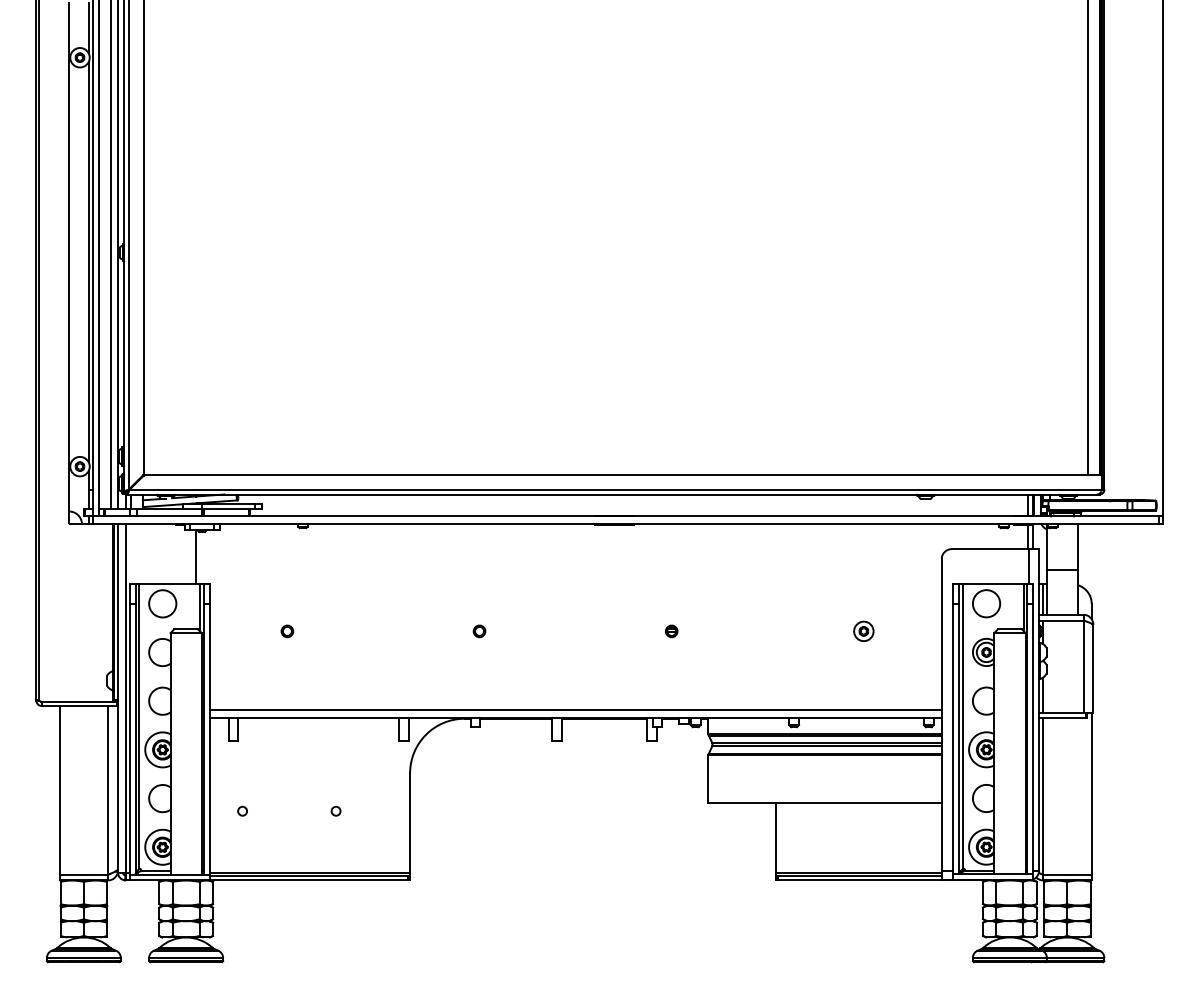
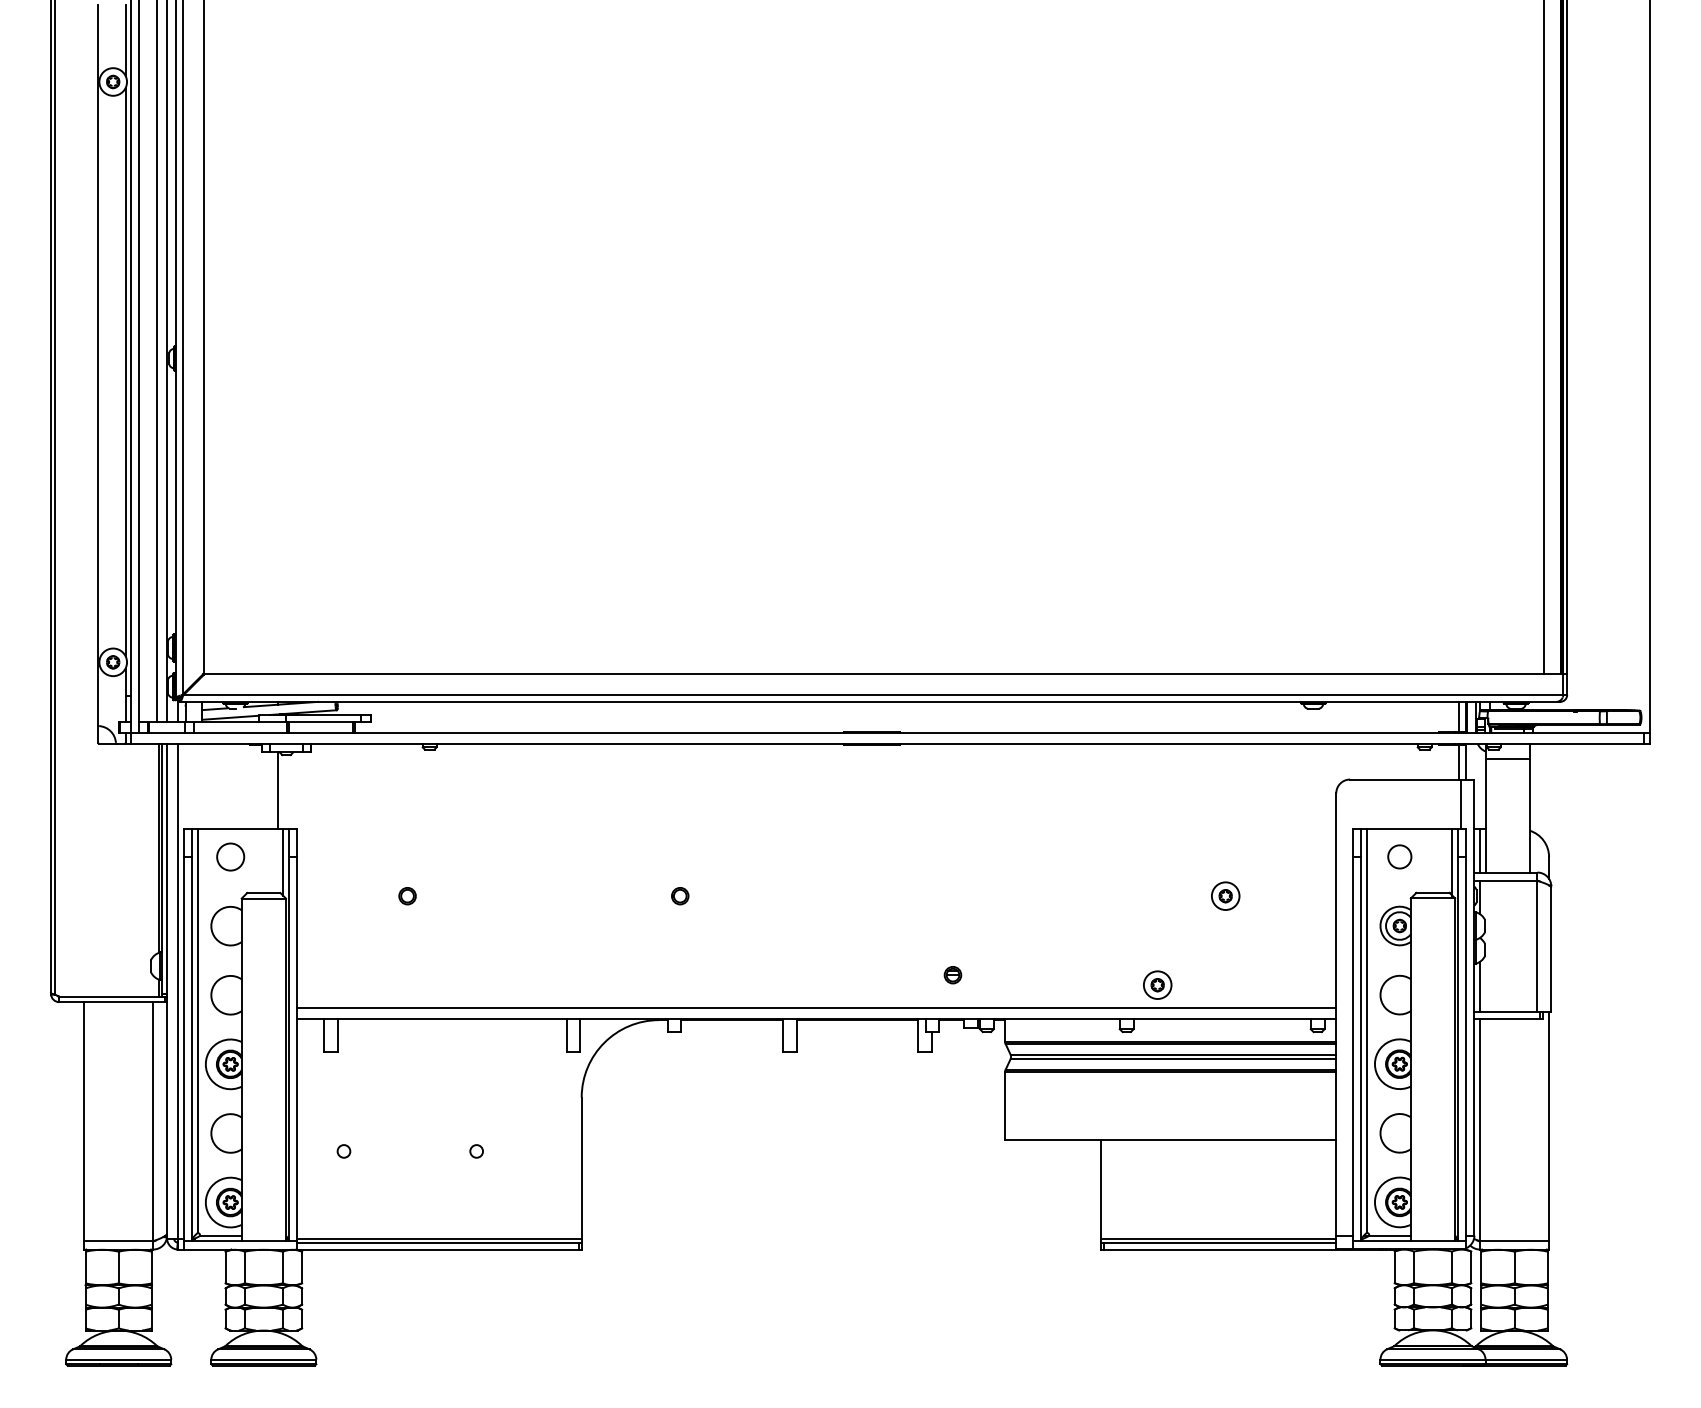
line: (1062, 569) -> (1507, 758), moved
circle: (162, 603) -> (230, 856), size x0.7
circle: (986, 603) -> (1399, 856), size x0.6
part: (671, 631) -> (952, 975), moved
part: (815, 693) -> (1157, 984), added

